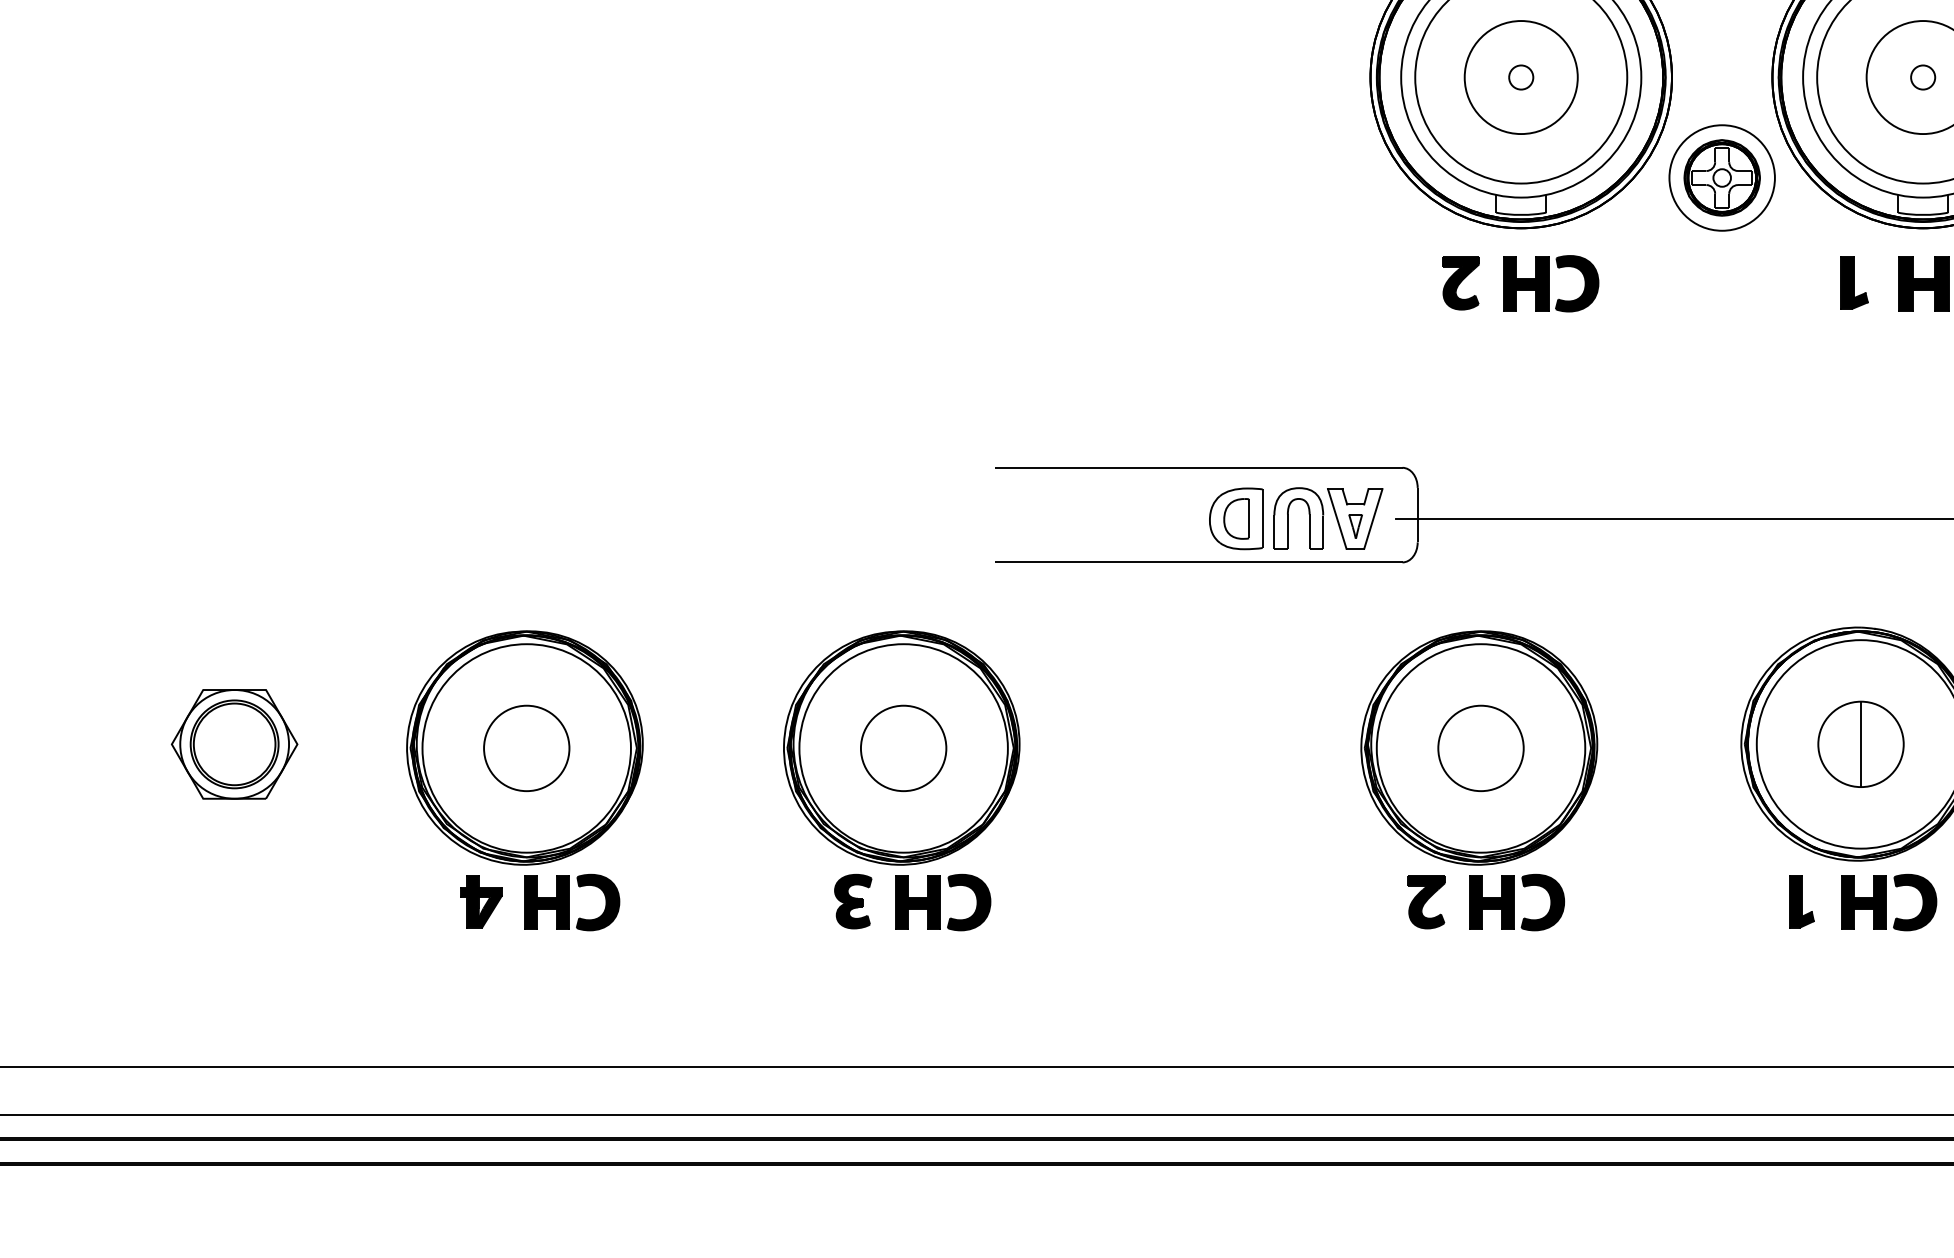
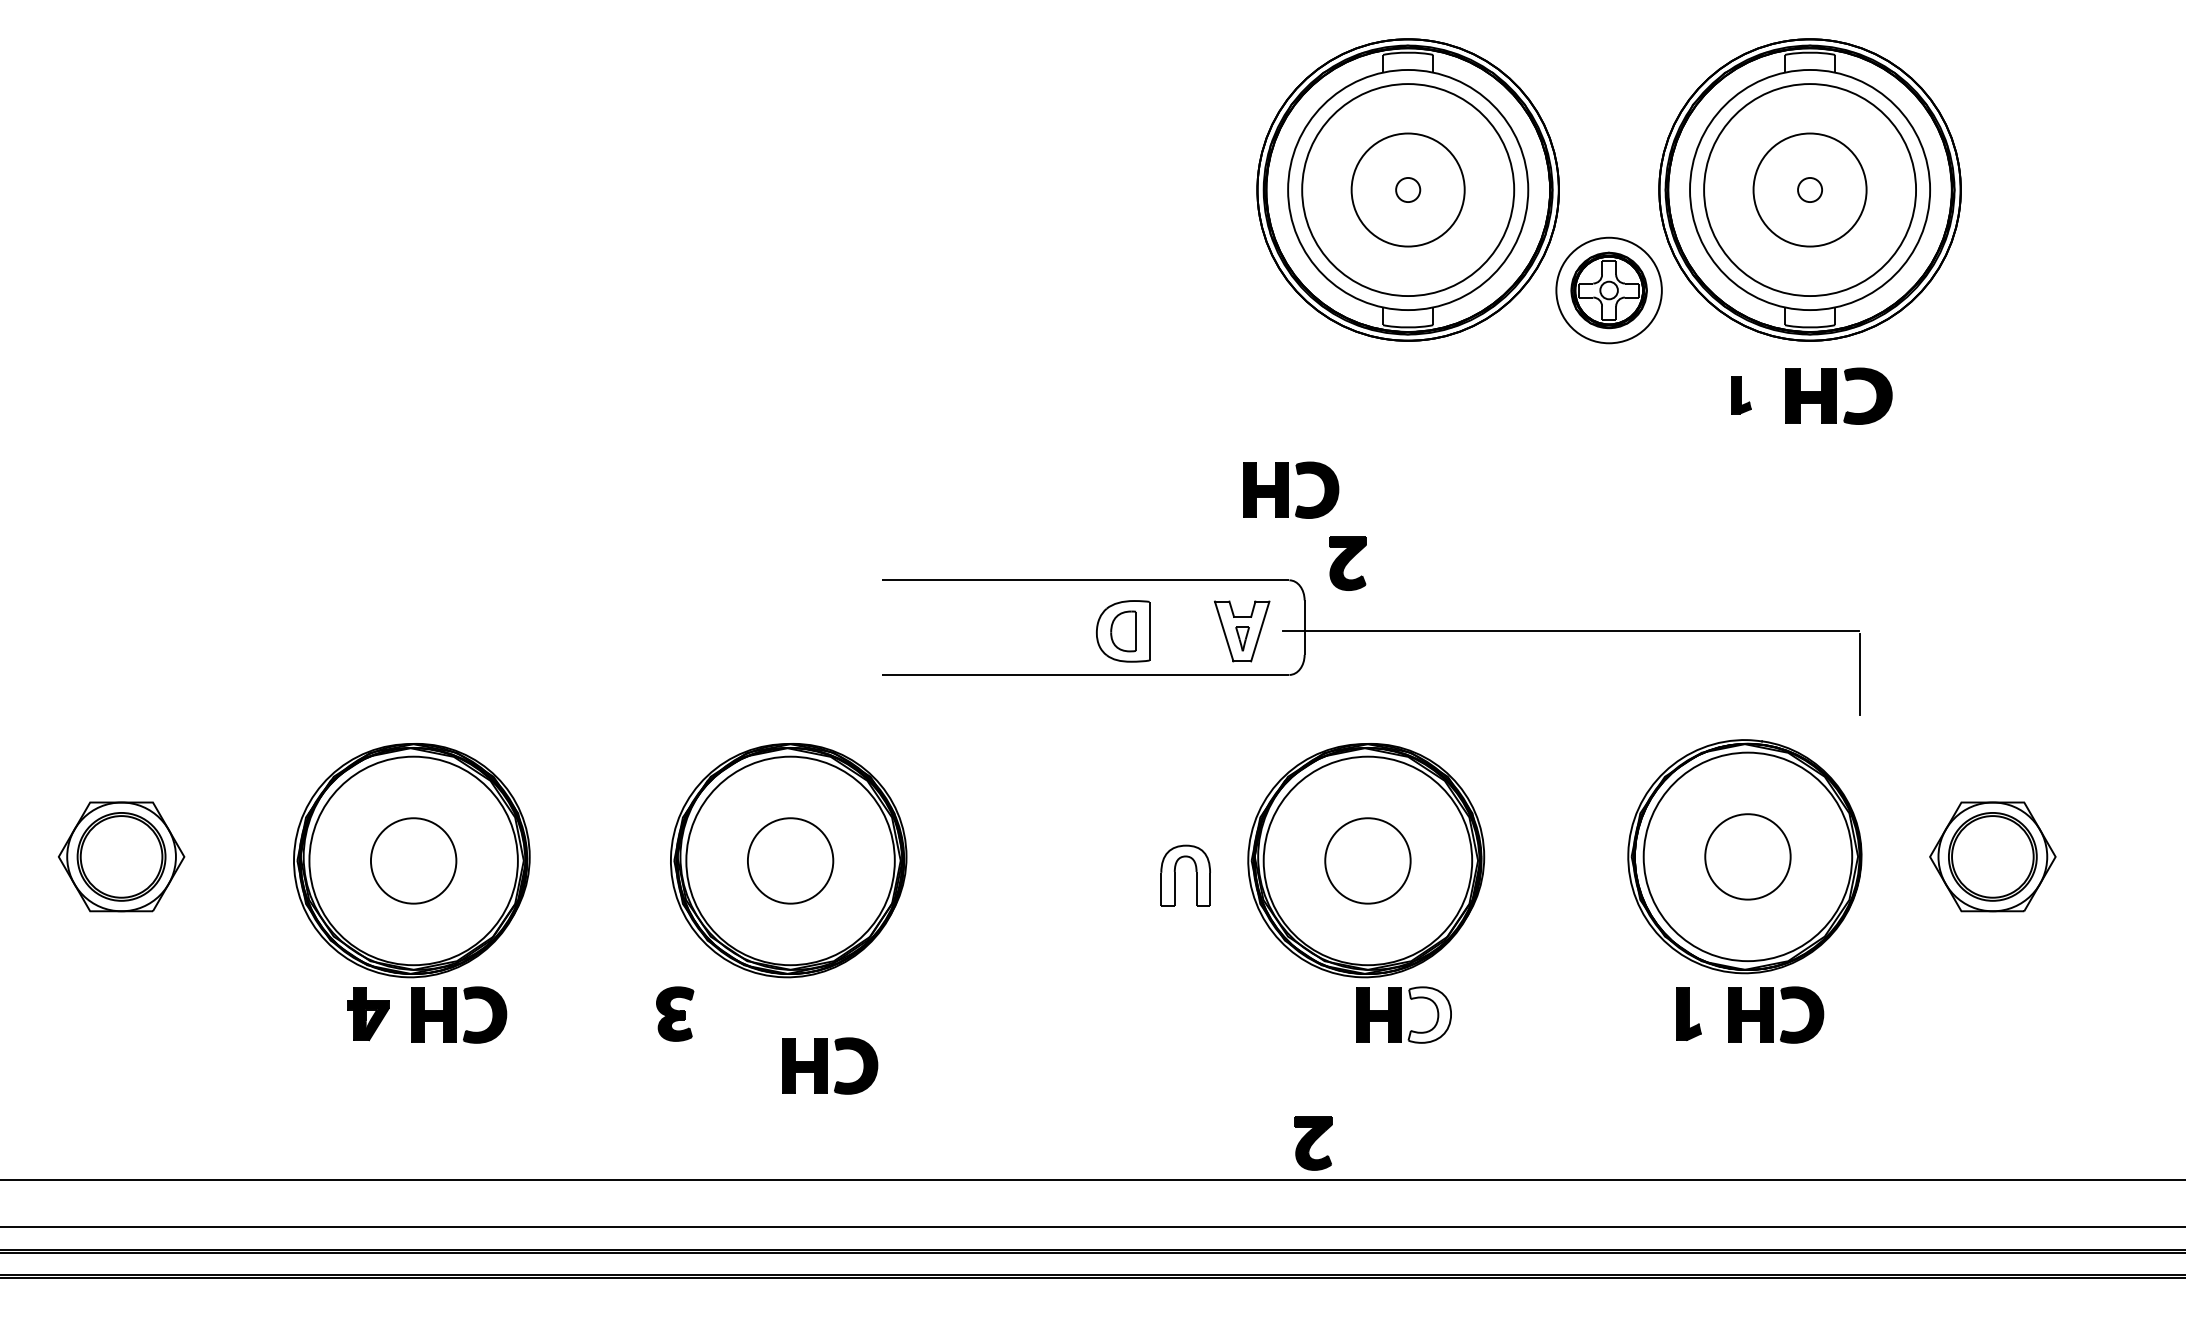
part: (1460, 282) -> (1347, 563), moved
part: (1551, 282) -> (1291, 489), moved
part: (1854, 282) -> (1741, 395), size x0.7
part: (1288, 517) -> (1175, 875), moved
line: (1860, 743) -> (1747, 856), removed
part: (853, 900) -> (675, 1013), moved
part: (943, 901) -> (830, 1065), moved
part: (1426, 901) -> (1313, 1143), moved
fill: (1542, 901) -> (1429, 1014), removed

